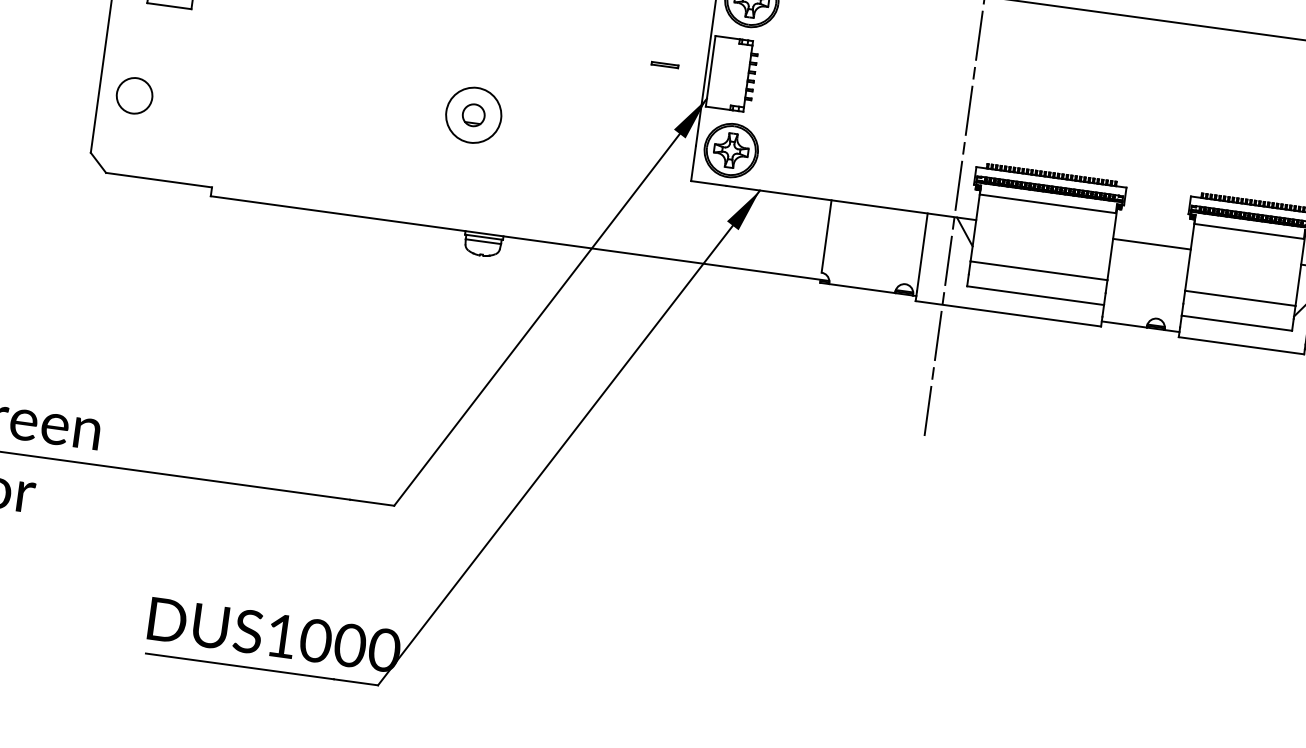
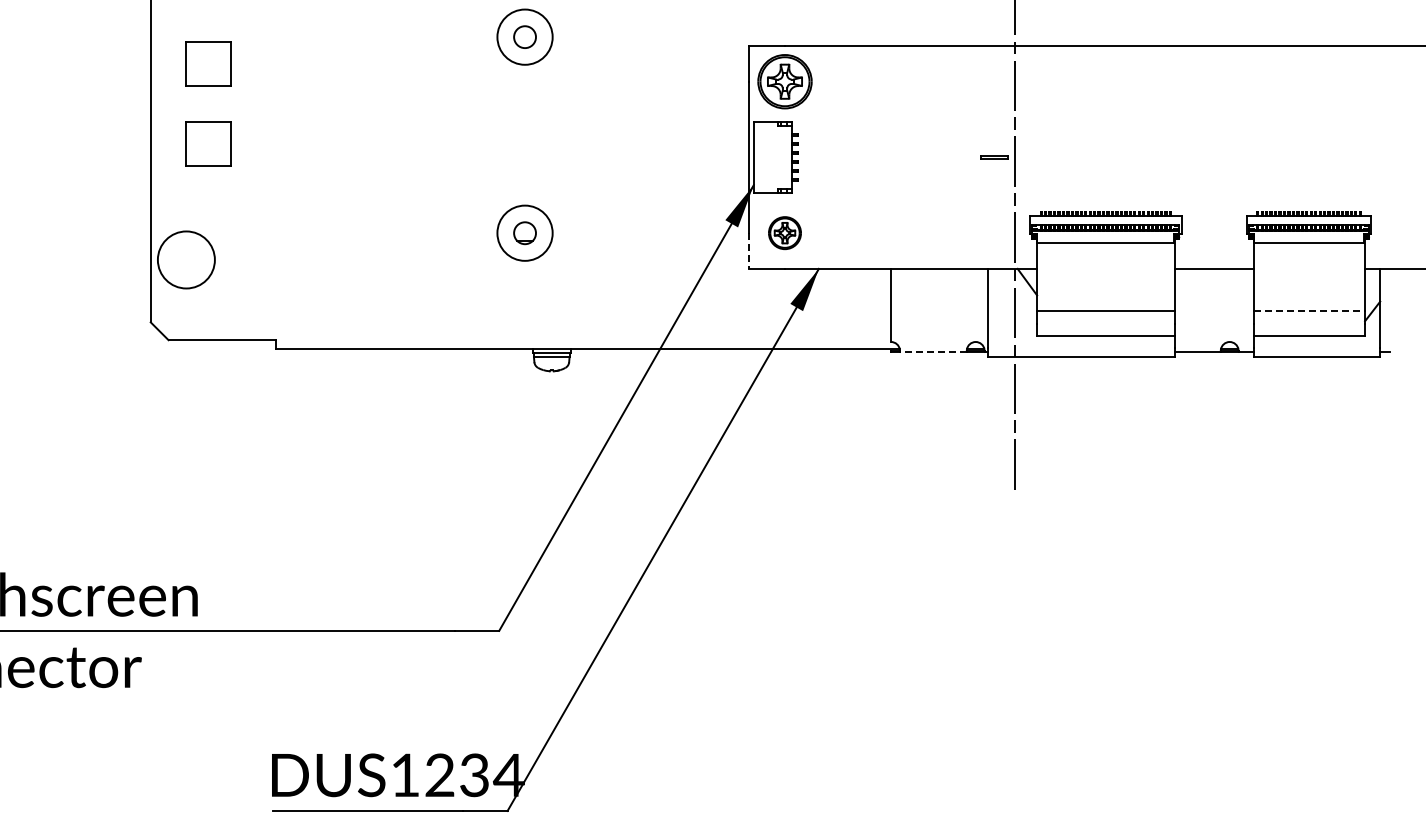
line: (664, 64) -> (994, 156), moved
circle: (134, 95) -> (186, 259), size x1.6
part: (730, 149) -> (784, 232), size x0.6
line: (693, 163) -> (749, 251), solid -> dashed
line: (862, 288) -> (933, 352), solid -> dashed
line: (1240, 298) -> (1309, 310), solid -> dashed
text: (350, 645) -> (474, 775), DUS1000 -> DUS1234

